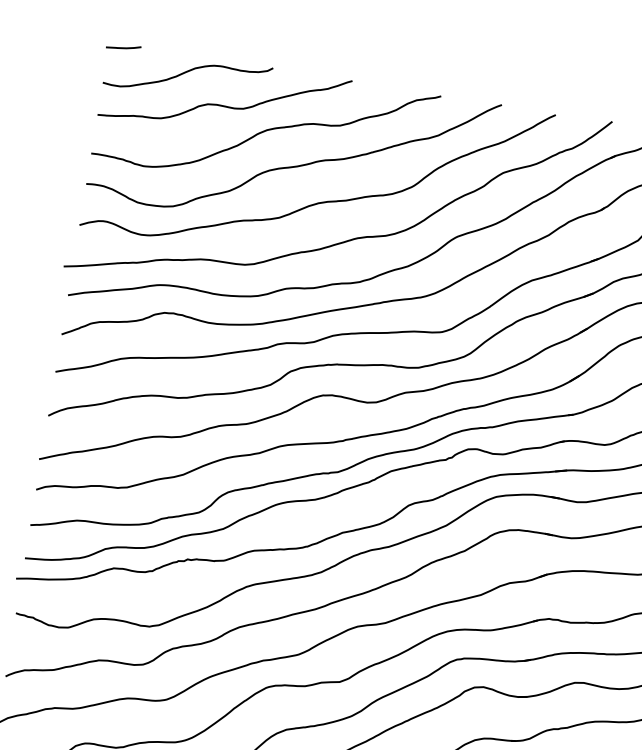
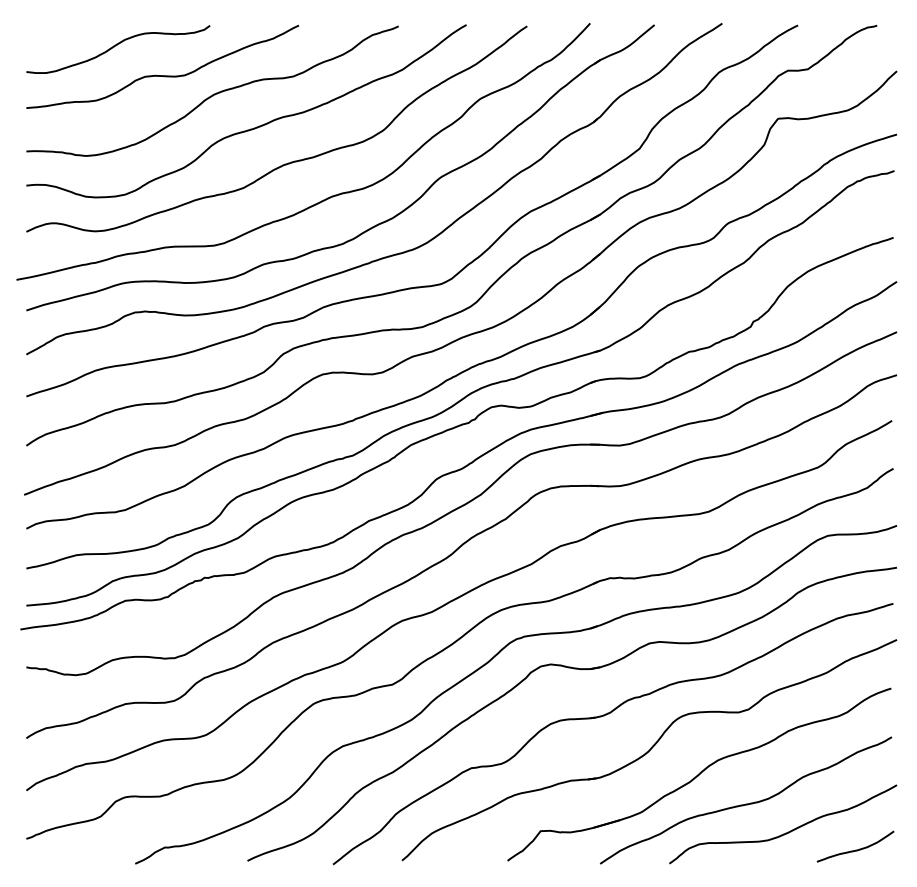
curve: (123, 47) -> (42, 29), removed

